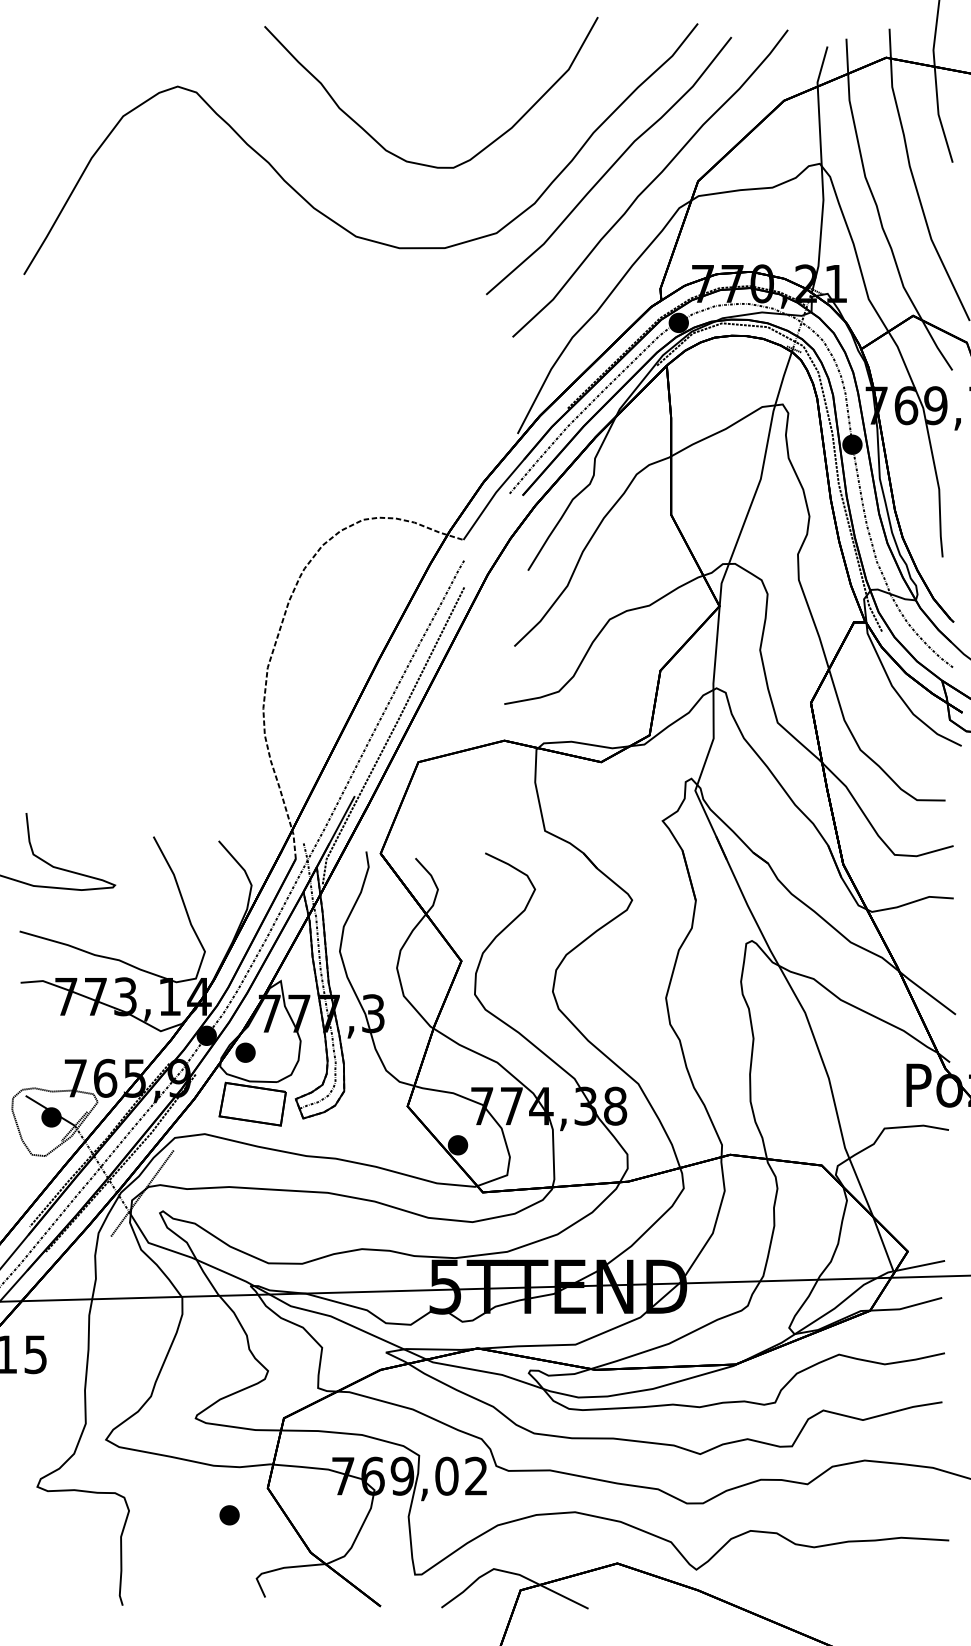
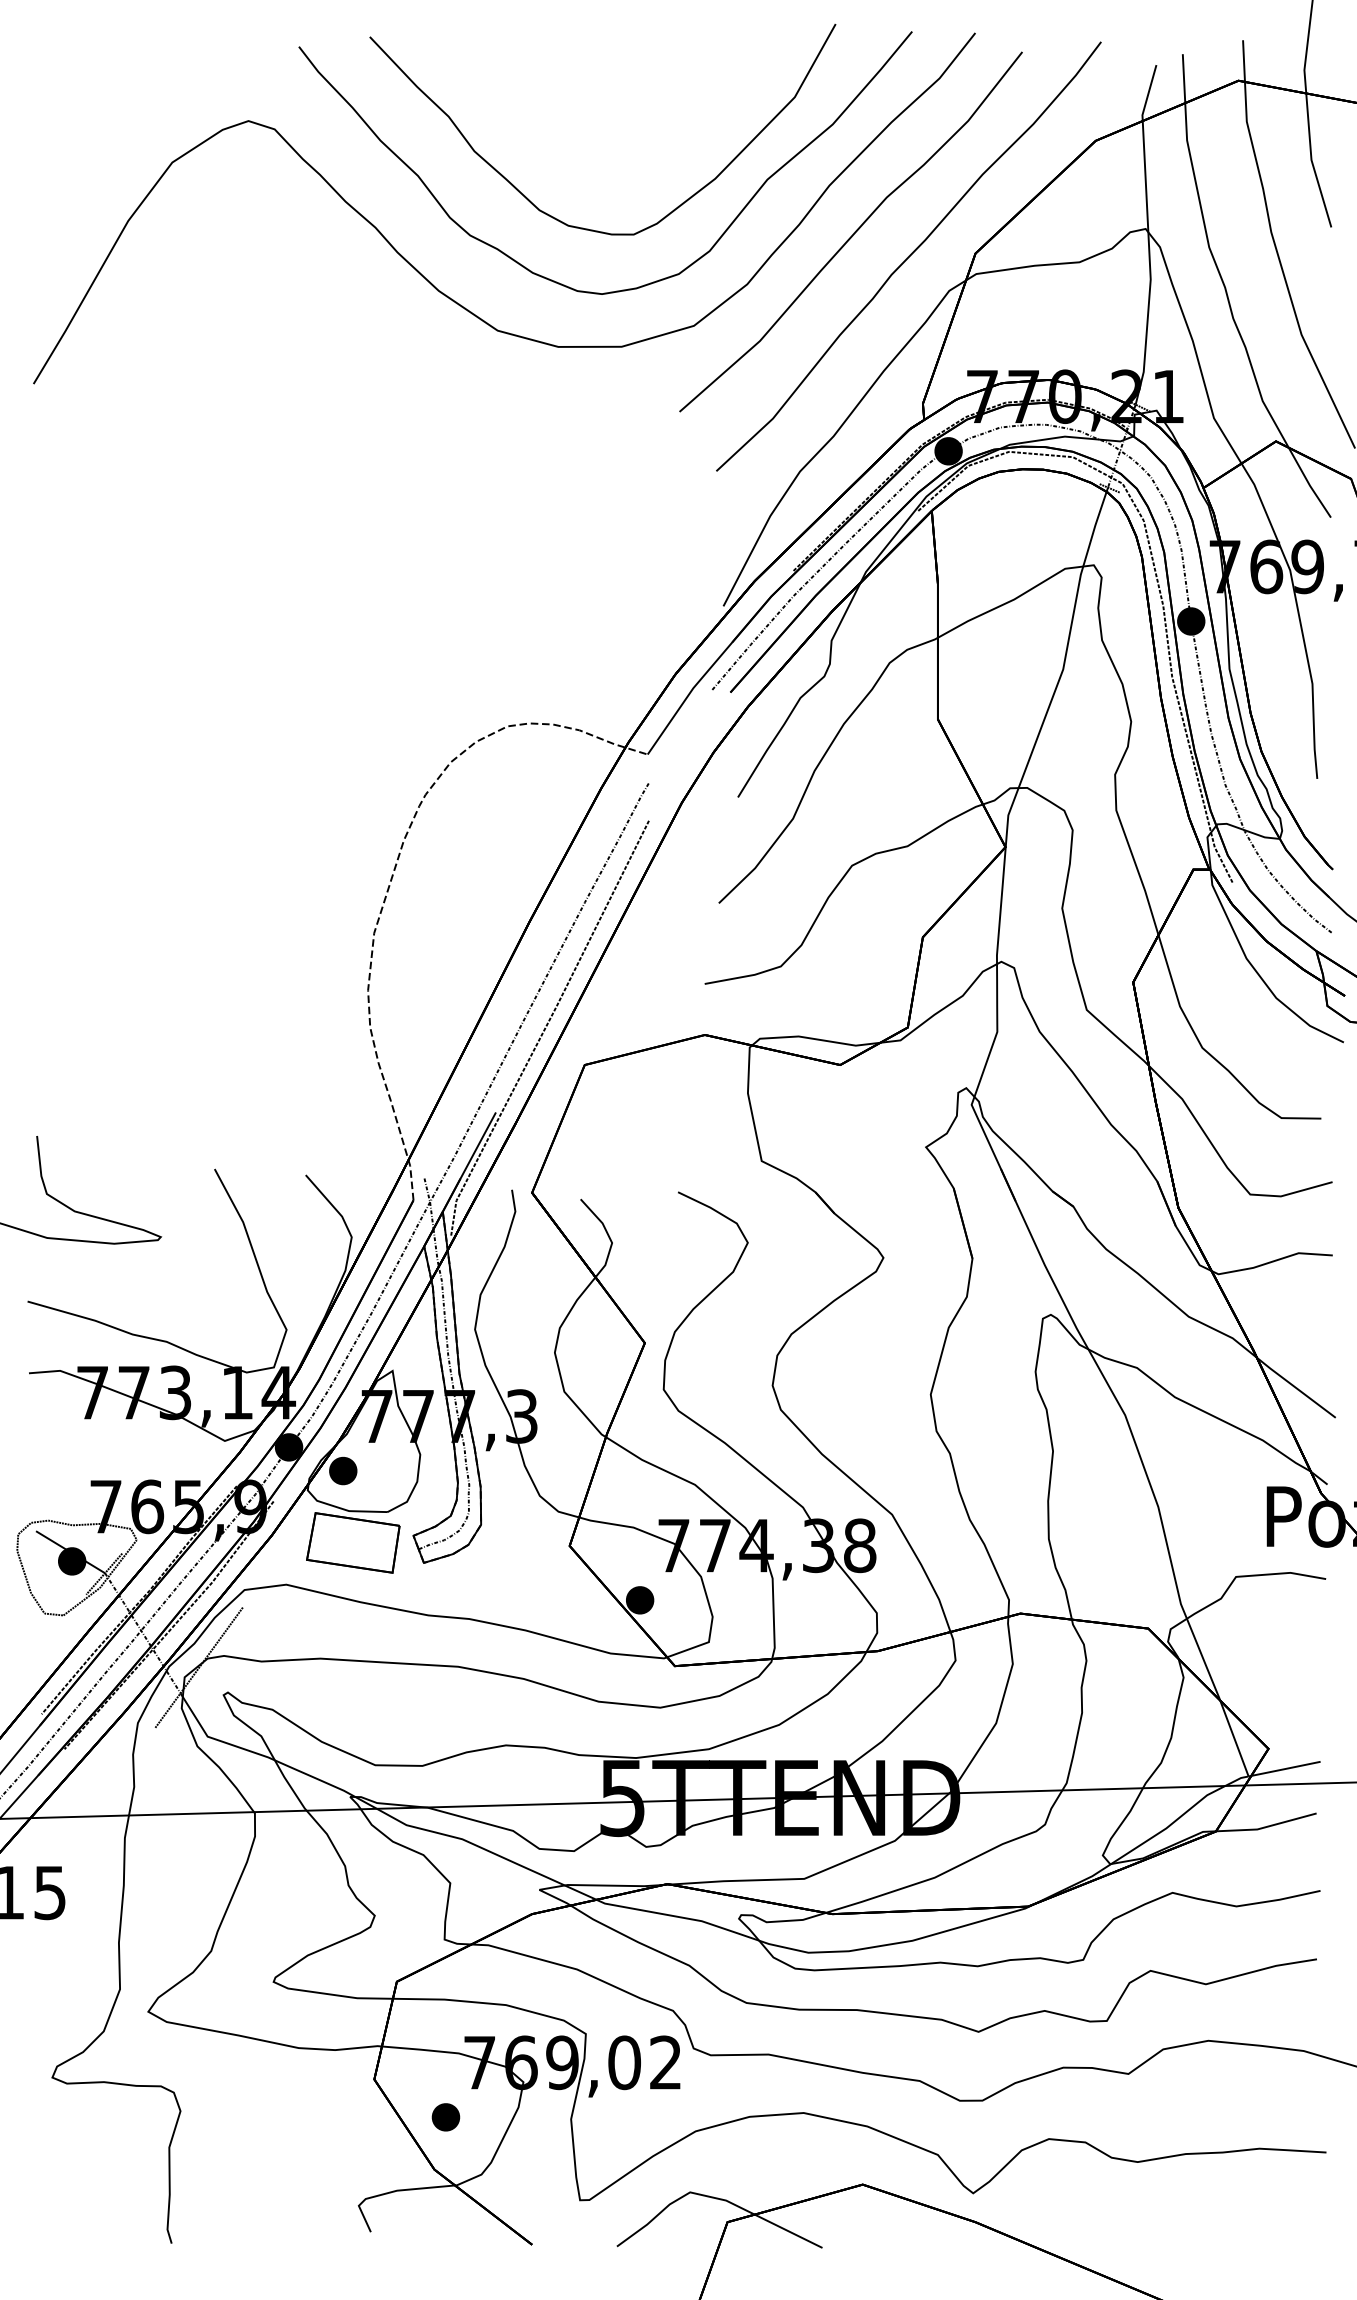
part: (463, 202) -> (647, 283), added
part: (229, 1515) -> (445, 2117), moved

